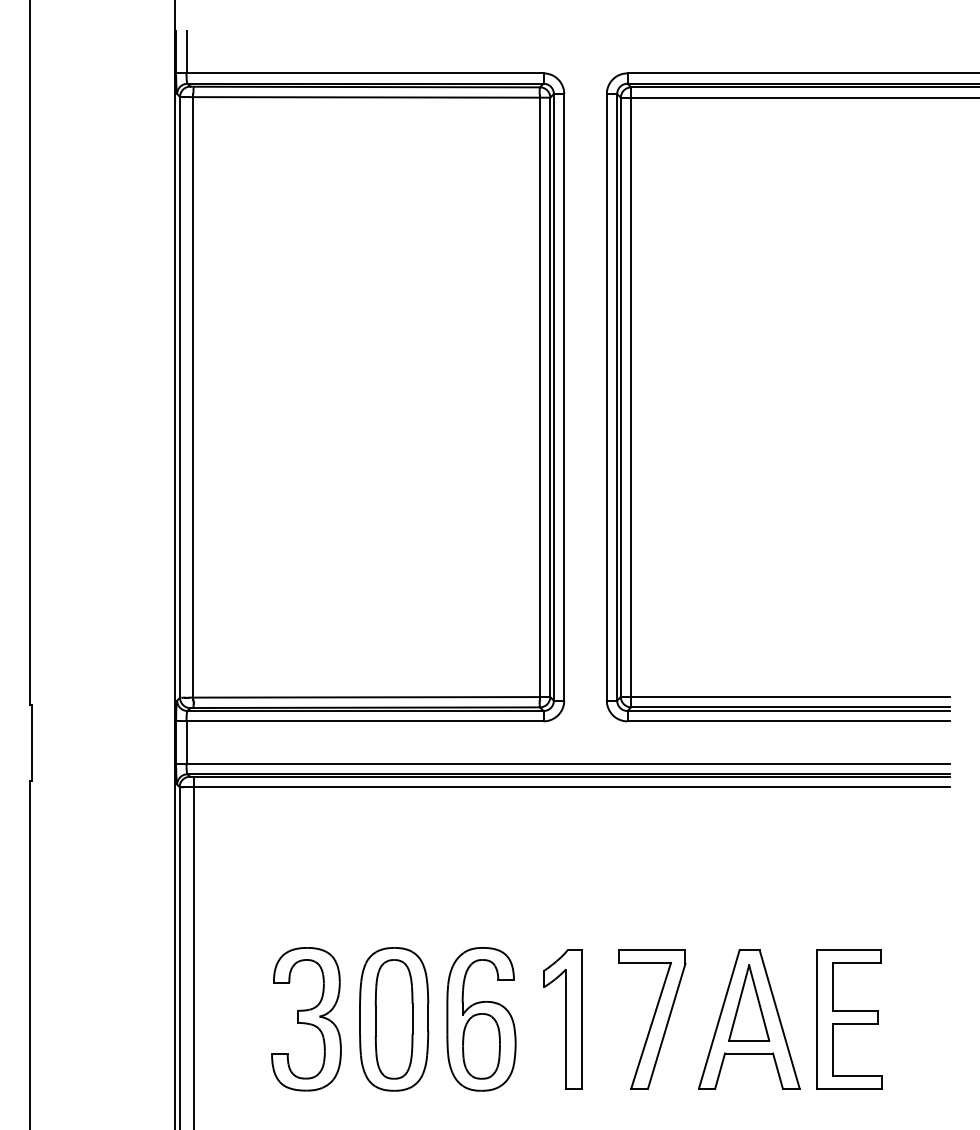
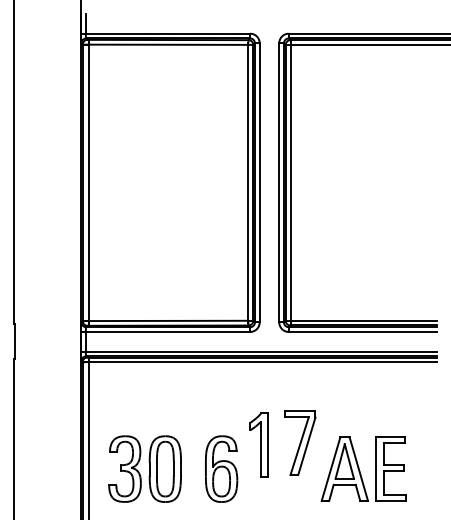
part: (348, 1017) -> (144, 468), moved
part: (561, 1017) -> (258, 444), moved
part: (652, 1017) -> (300, 442), moved

